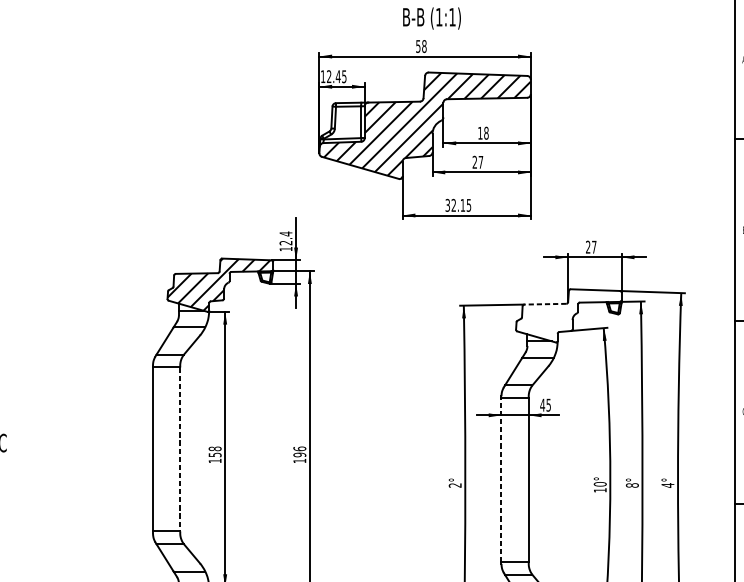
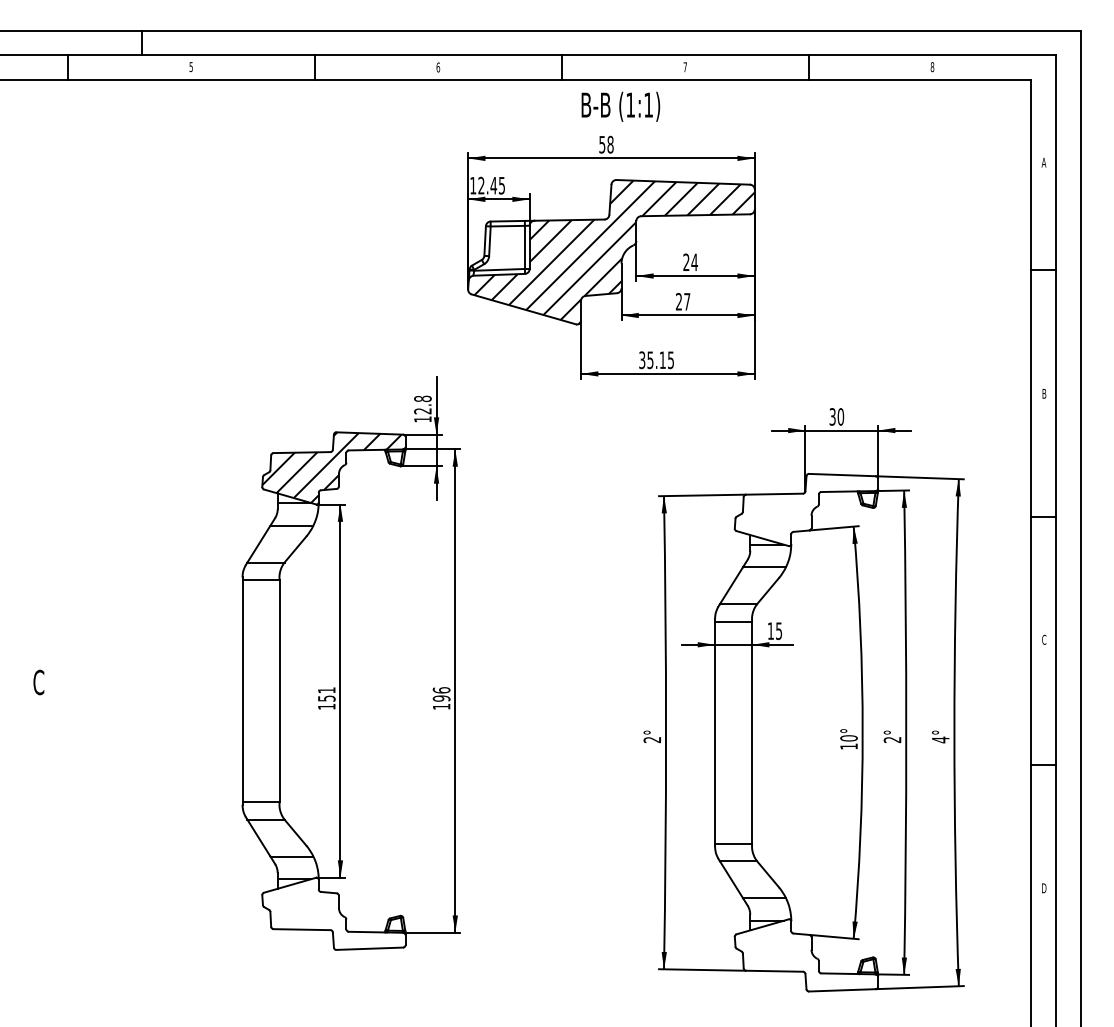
text: (483, 133) -> (690, 262), 18 -> 24
text: (453, 205) -> (650, 360), 32.15 -> 35.15
text: (285, 233) -> (422, 398), 12.4 -> 12.8
text: (591, 246) -> (836, 416), 27 -> 30
line: (545, 304) -> (774, 494), dashed -> solid
text: (542, 404) -> (770, 630), 45 -> 15
line: (180, 449) -> (279, 691), dashed -> solid
text: (214, 449) -> (326, 690), 158 -> 151
line: (501, 479) -> (715, 732), dashed -> solid
text: (632, 485) -> (892, 739), 8° -> 2°

